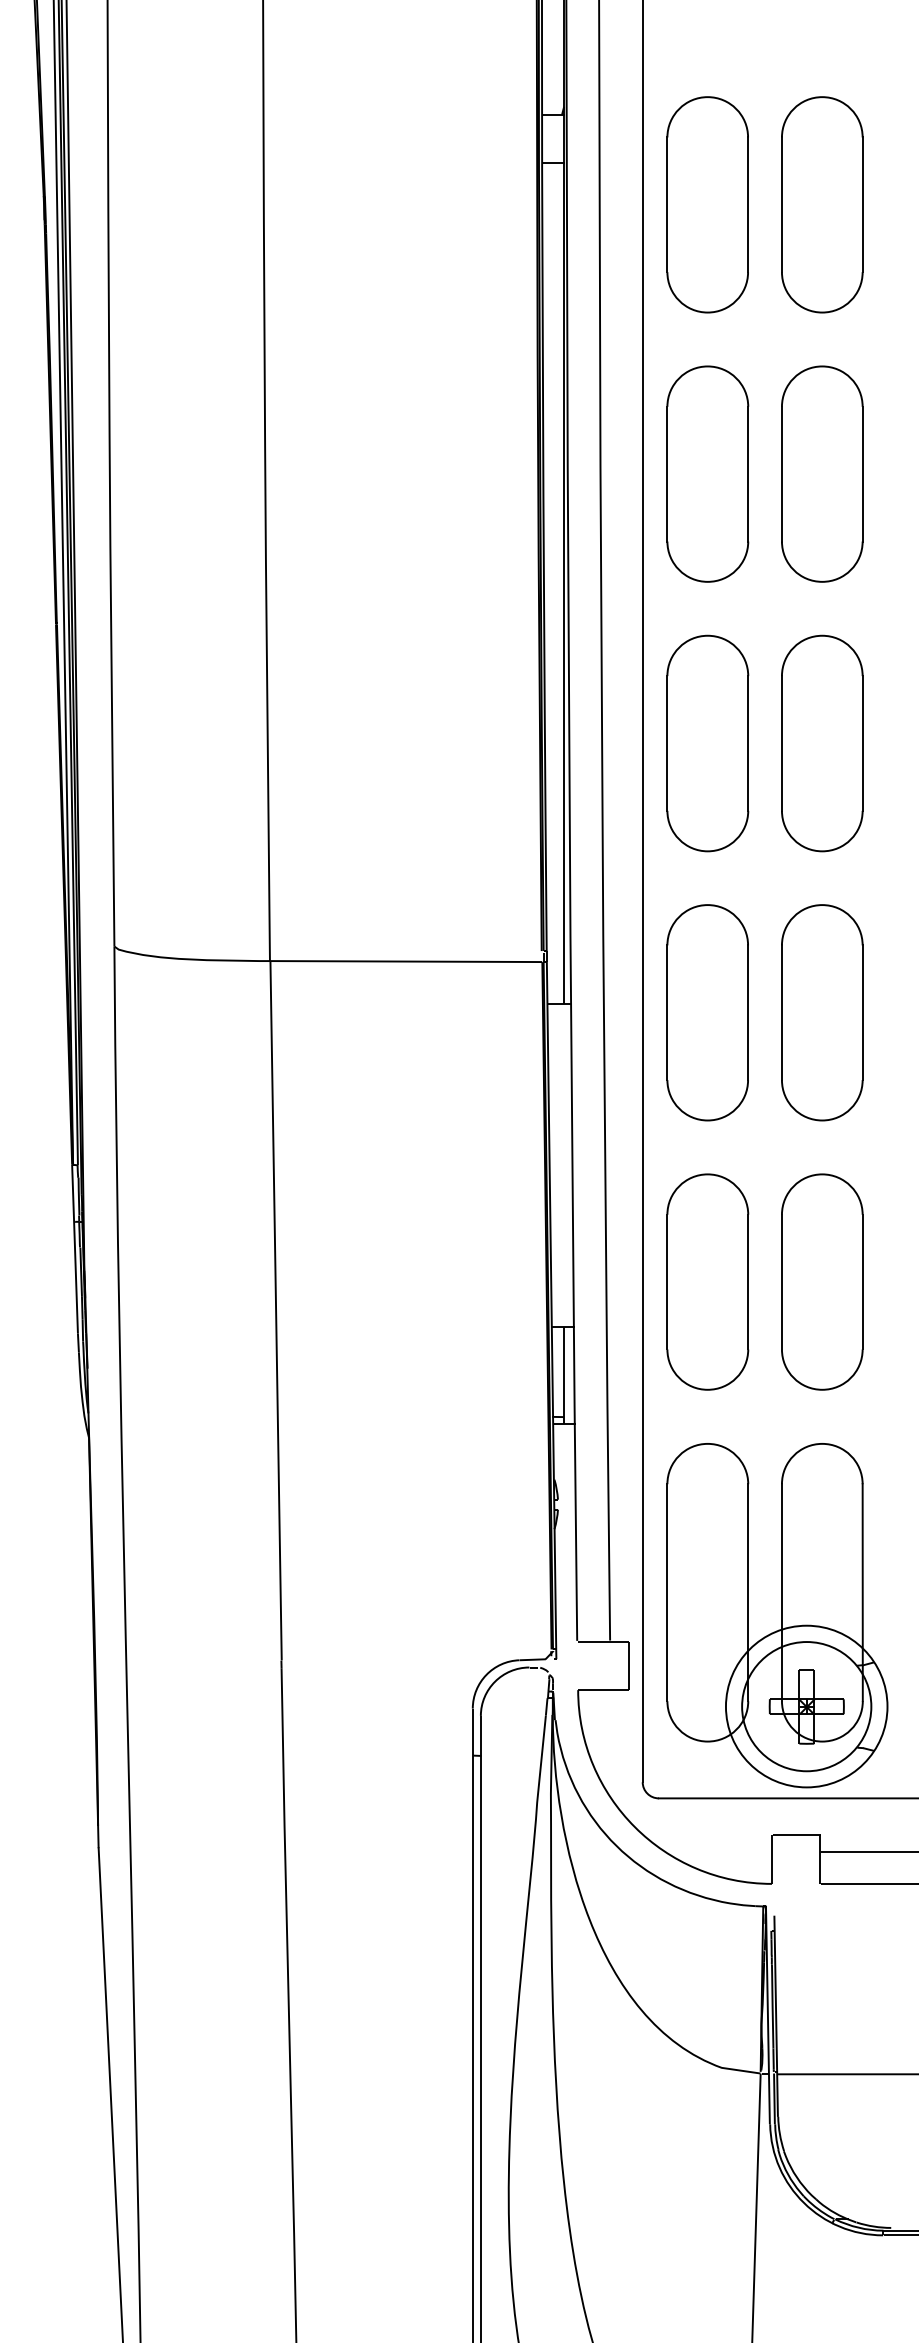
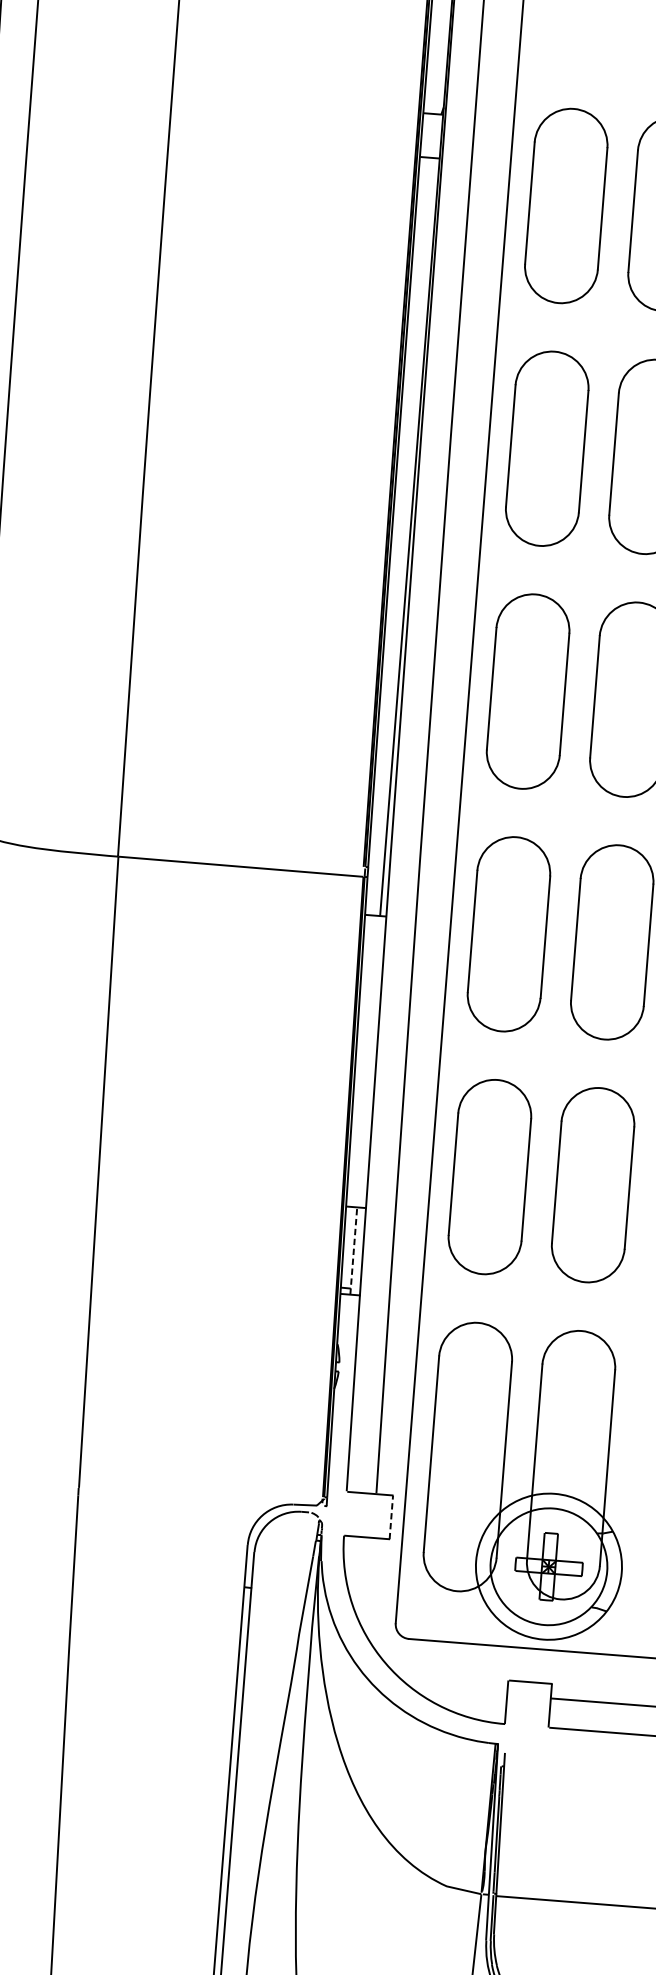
line: (564, 1374) -> (354, 1250), solid -> dashed
line: (628, 1665) -> (391, 1517), solid -> dashed

